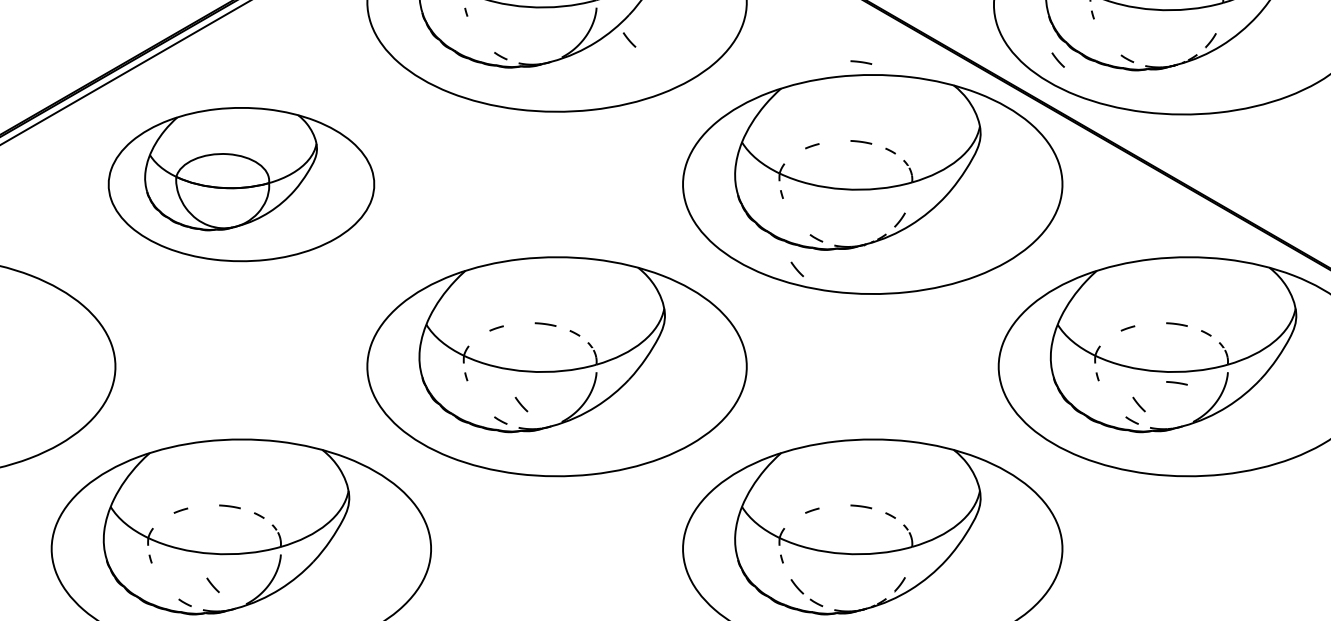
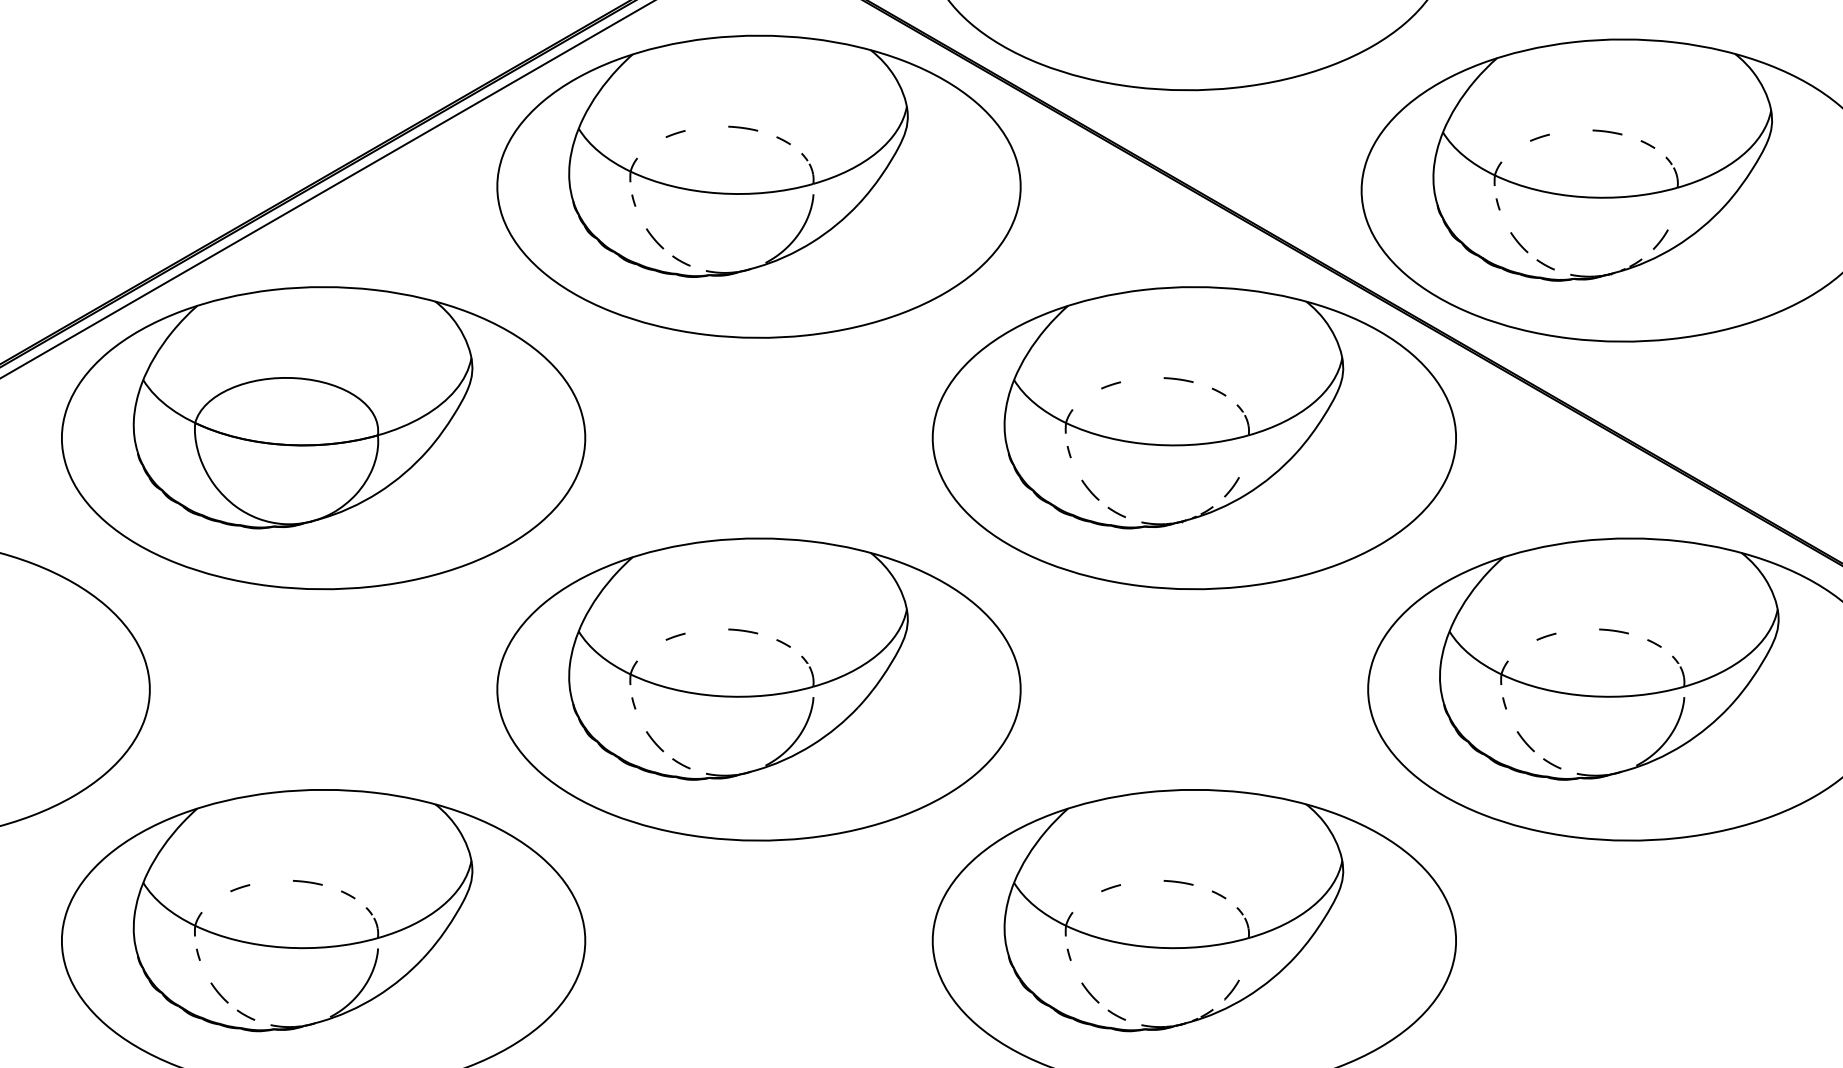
line: (629, 39) -> (654, 238), moved
line: (1058, 60) -> (1519, 242), moved
line: (861, 62) -> (1178, 269), removed
part: (241, 184) -> (323, 438), size x1.43
line: (797, 268) -> (1090, 489), moved
line: (1176, 383) -> (1613, 712), removed
line: (521, 404) -> (655, 741), moved
line: (1138, 404) -> (1525, 741), moved
line: (213, 584) -> (219, 992), moved

